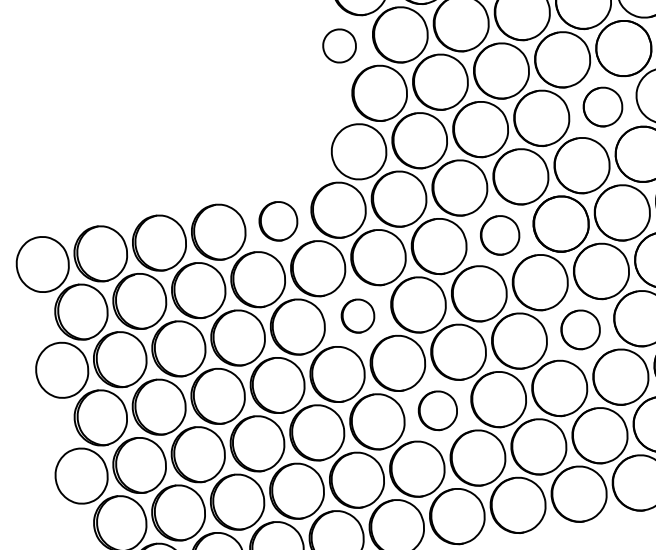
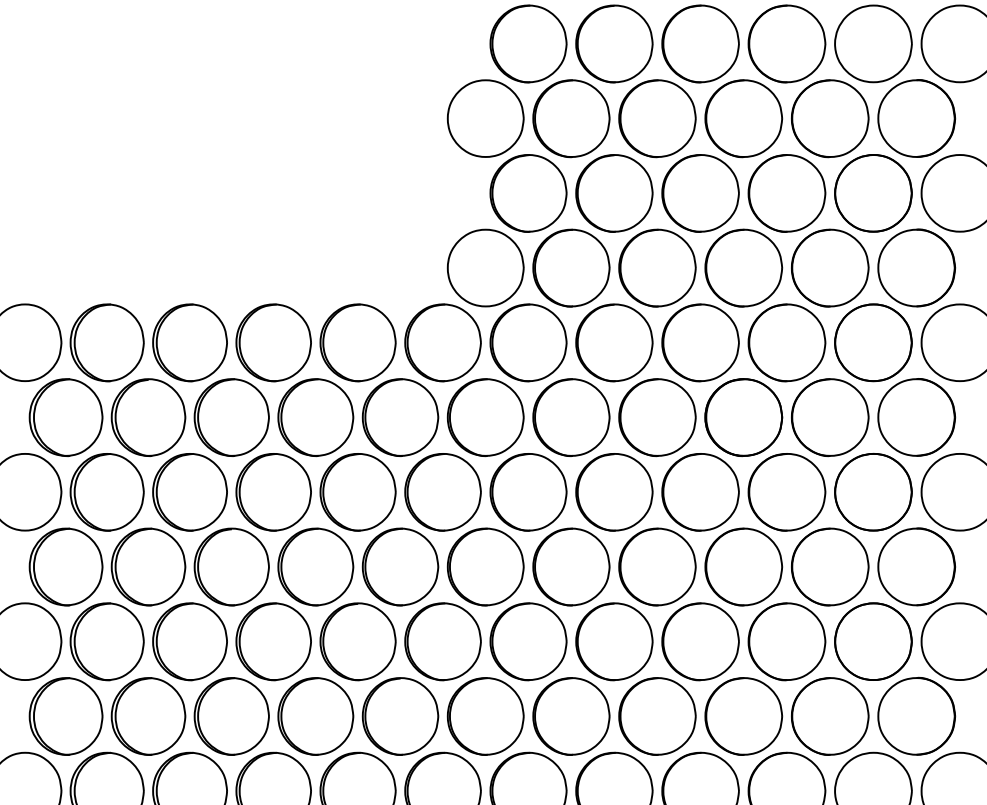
part: (339, 45) -> (485, 118), size x1.67
part: (603, 106) -> (830, 267), size x1.43
part: (277, 221) -> (357, 342), size x1.43
part: (500, 235) -> (657, 417), size x1.43
part: (357, 316) -> (442, 492), size x1.67
part: (580, 329) -> (743, 566), size x1.43
part: (437, 410) -> (528, 641), size x1.43

